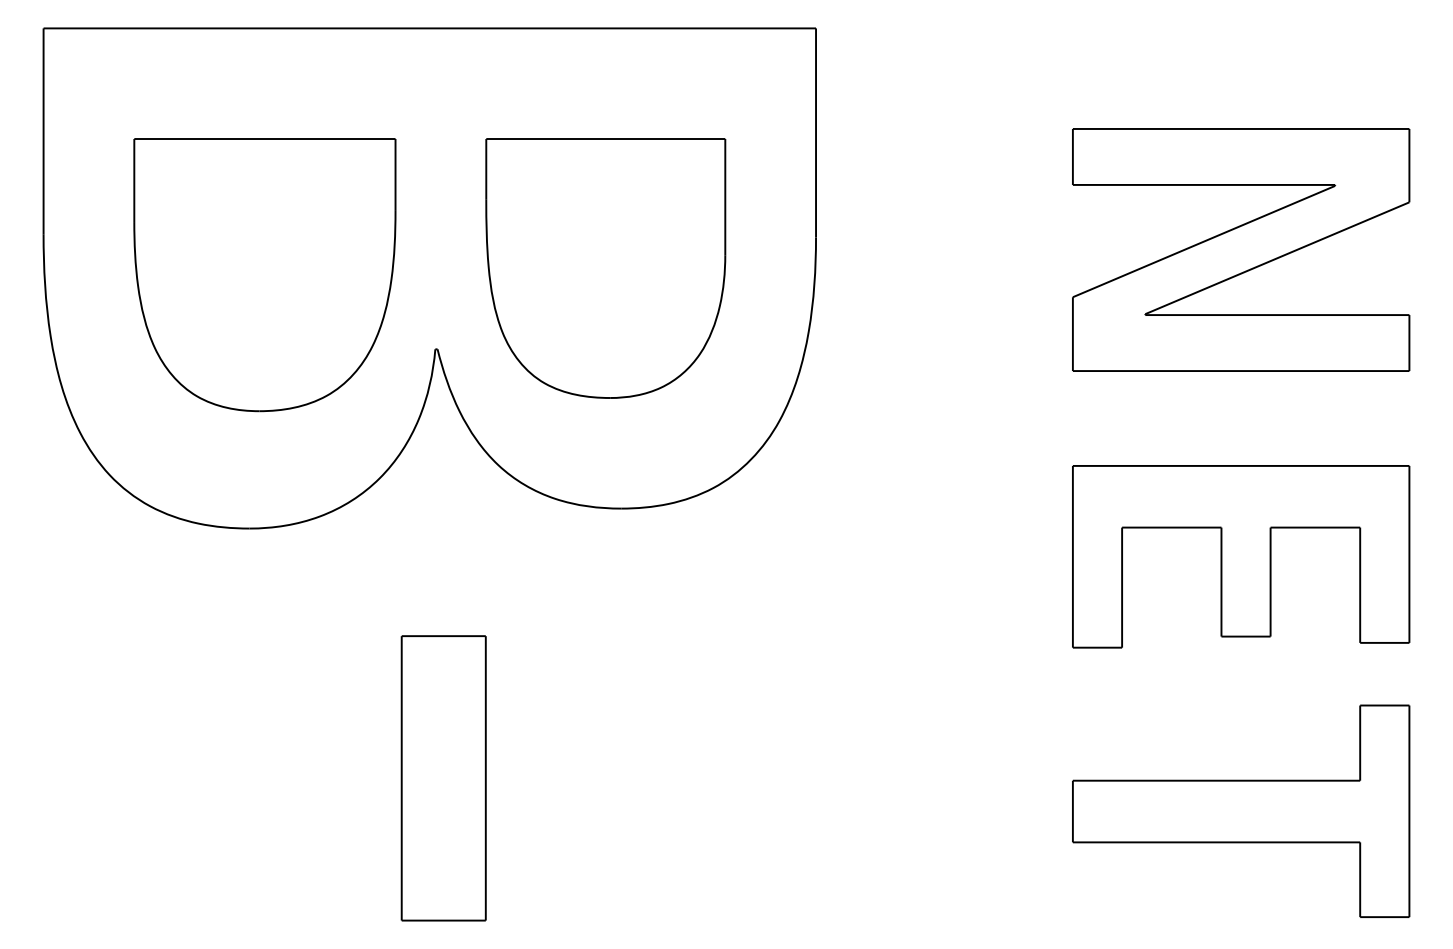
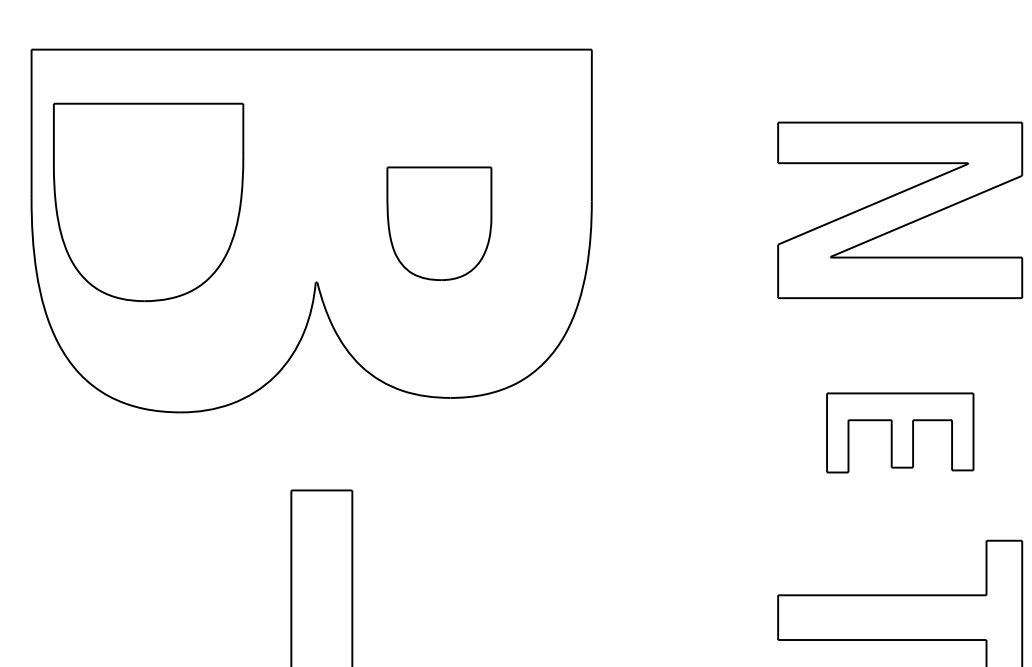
part: (605, 268) -> (439, 223), size x0.6
part: (264, 275) -> (148, 202), moved
part: (1241, 556) -> (900, 432), size x0.6

